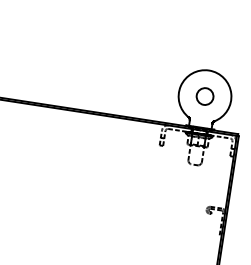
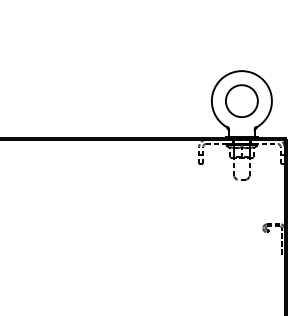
circle: (204, 95) -> (241, 100), size x1.67

